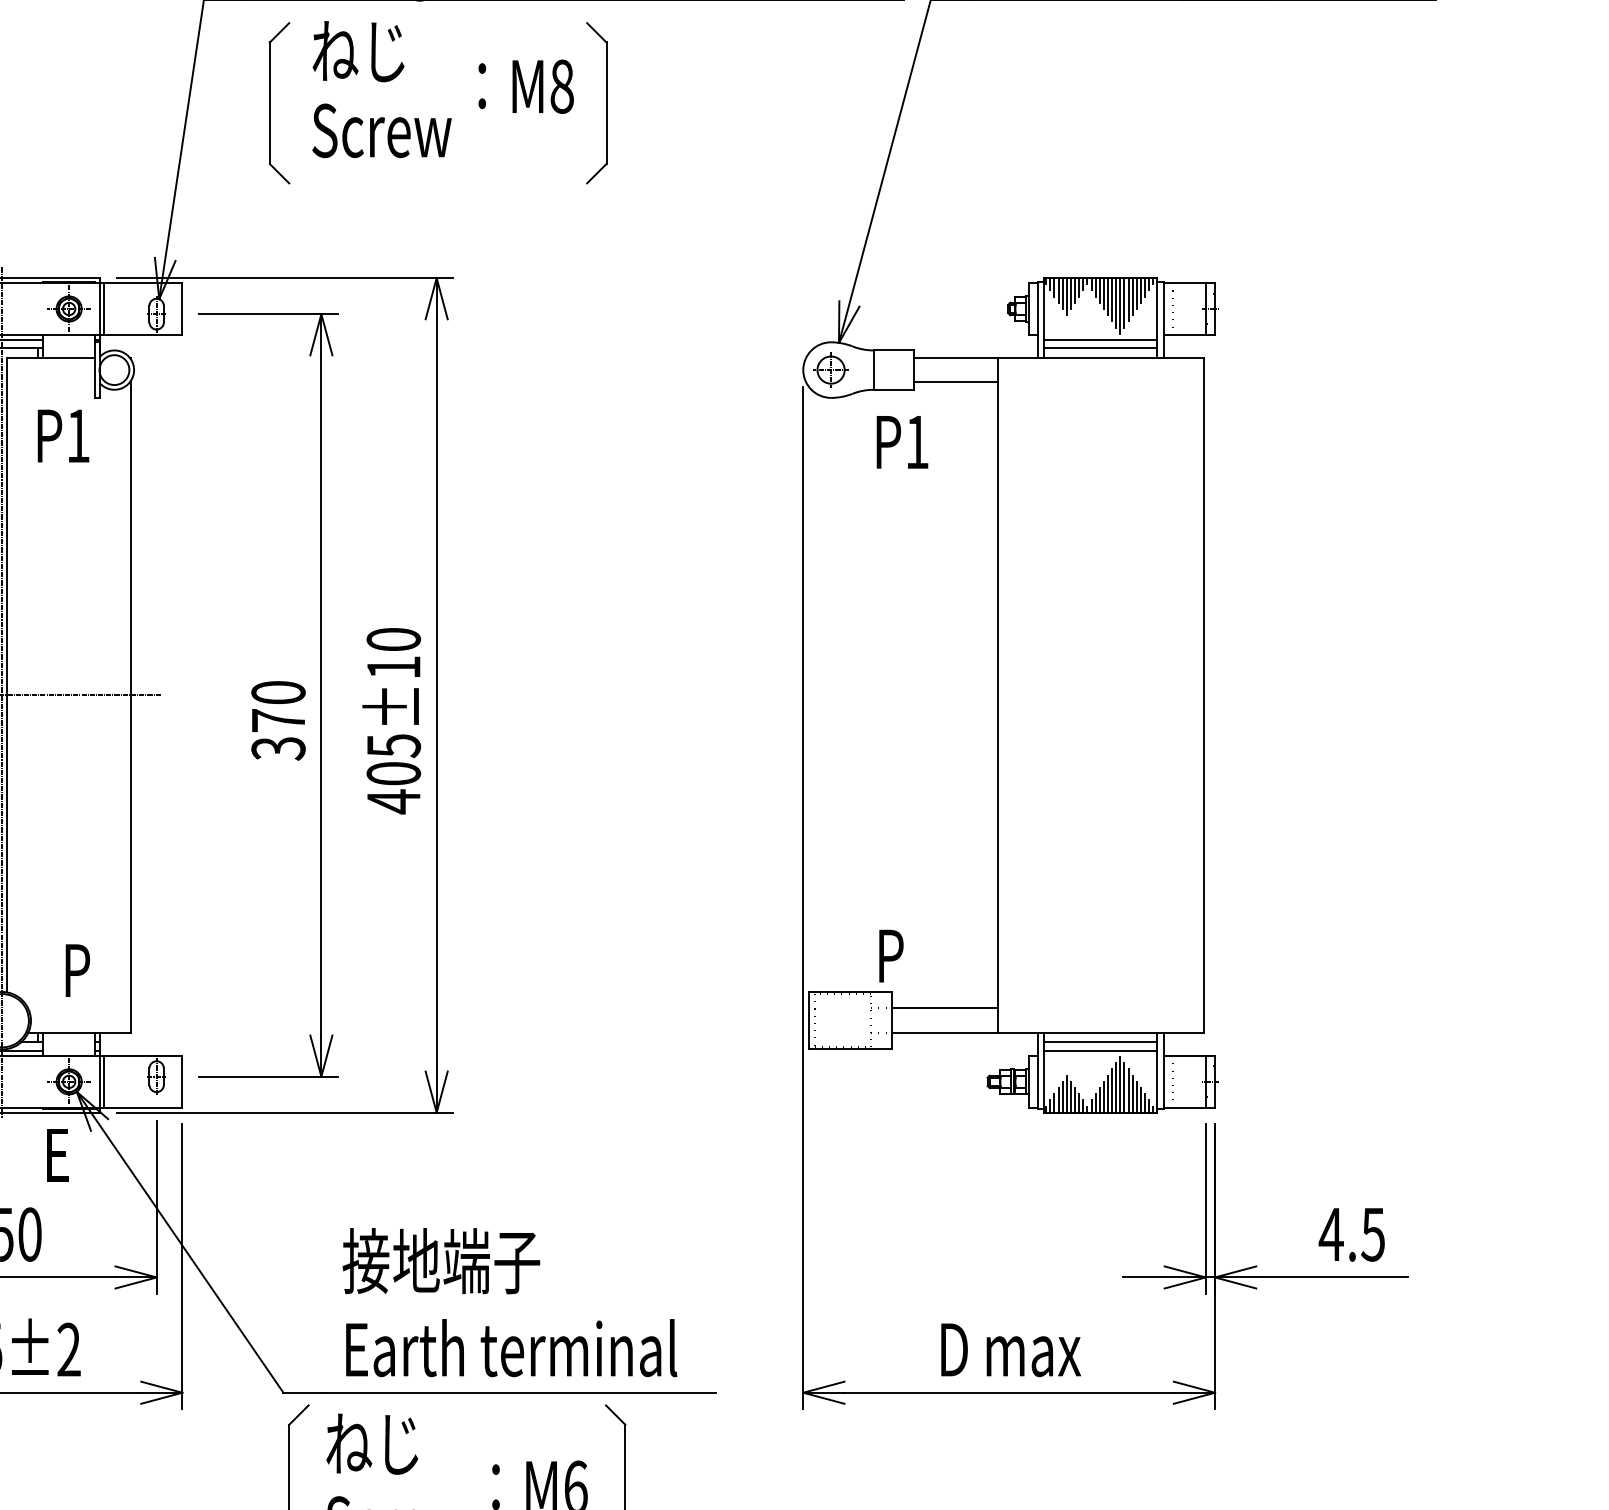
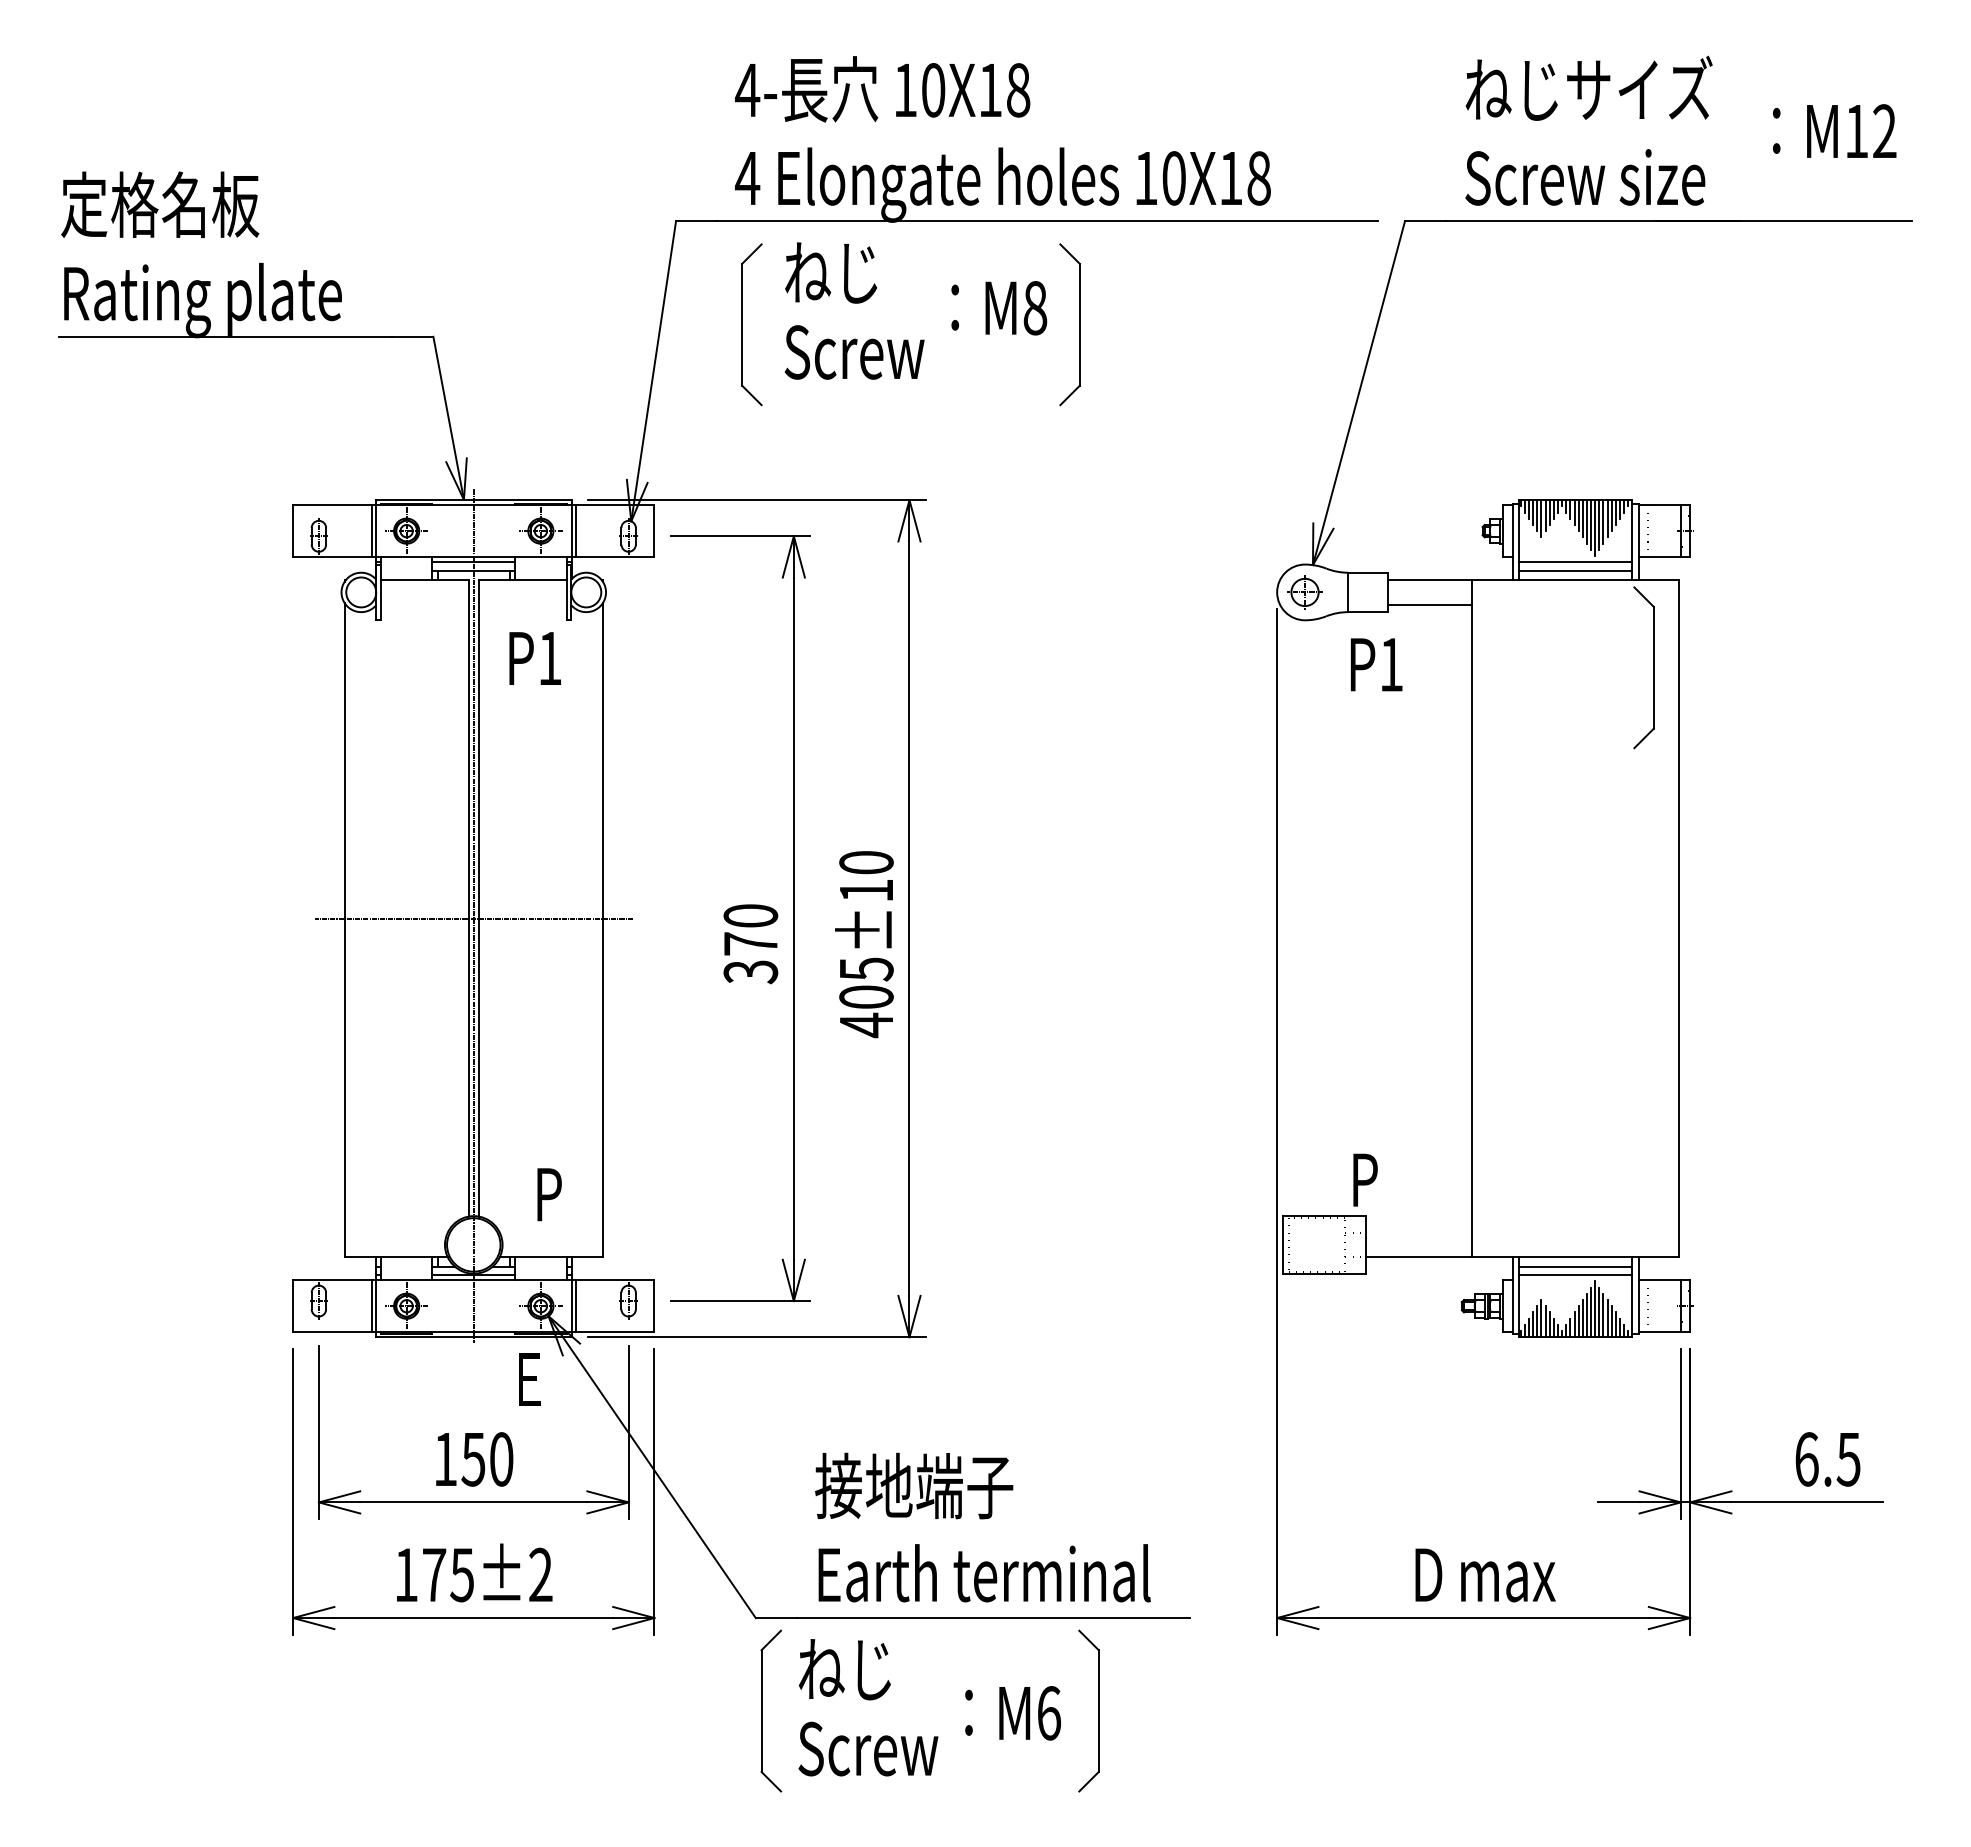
part: (1178, 444) -> (1653, 667), added
line: (944, 1008) -> (1418, 1232), removed
text: (1331, 1234) -> (1806, 1459), 4.5 -> 6.5

